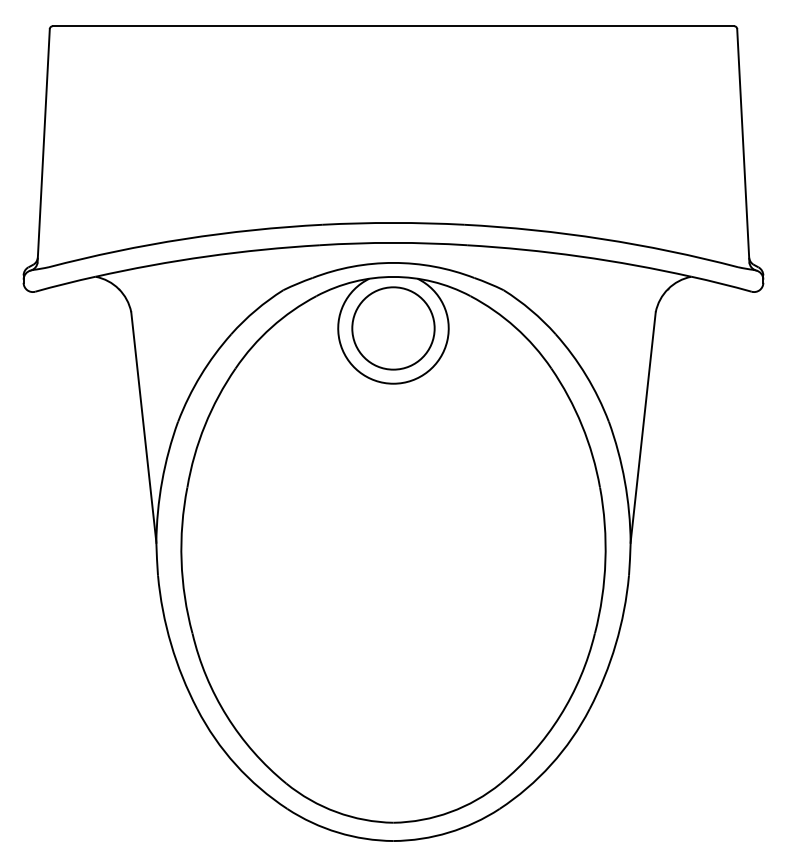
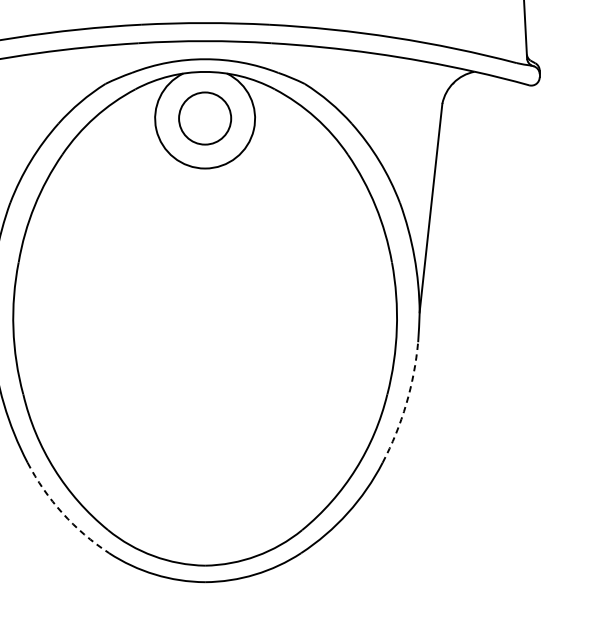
circle: (393, 328) -> (205, 118), size x0.7
arc: (615, 644) -> (405, 404), solid -> dashed
arc: (235, 764) -> (62, 512), solid -> dashed

